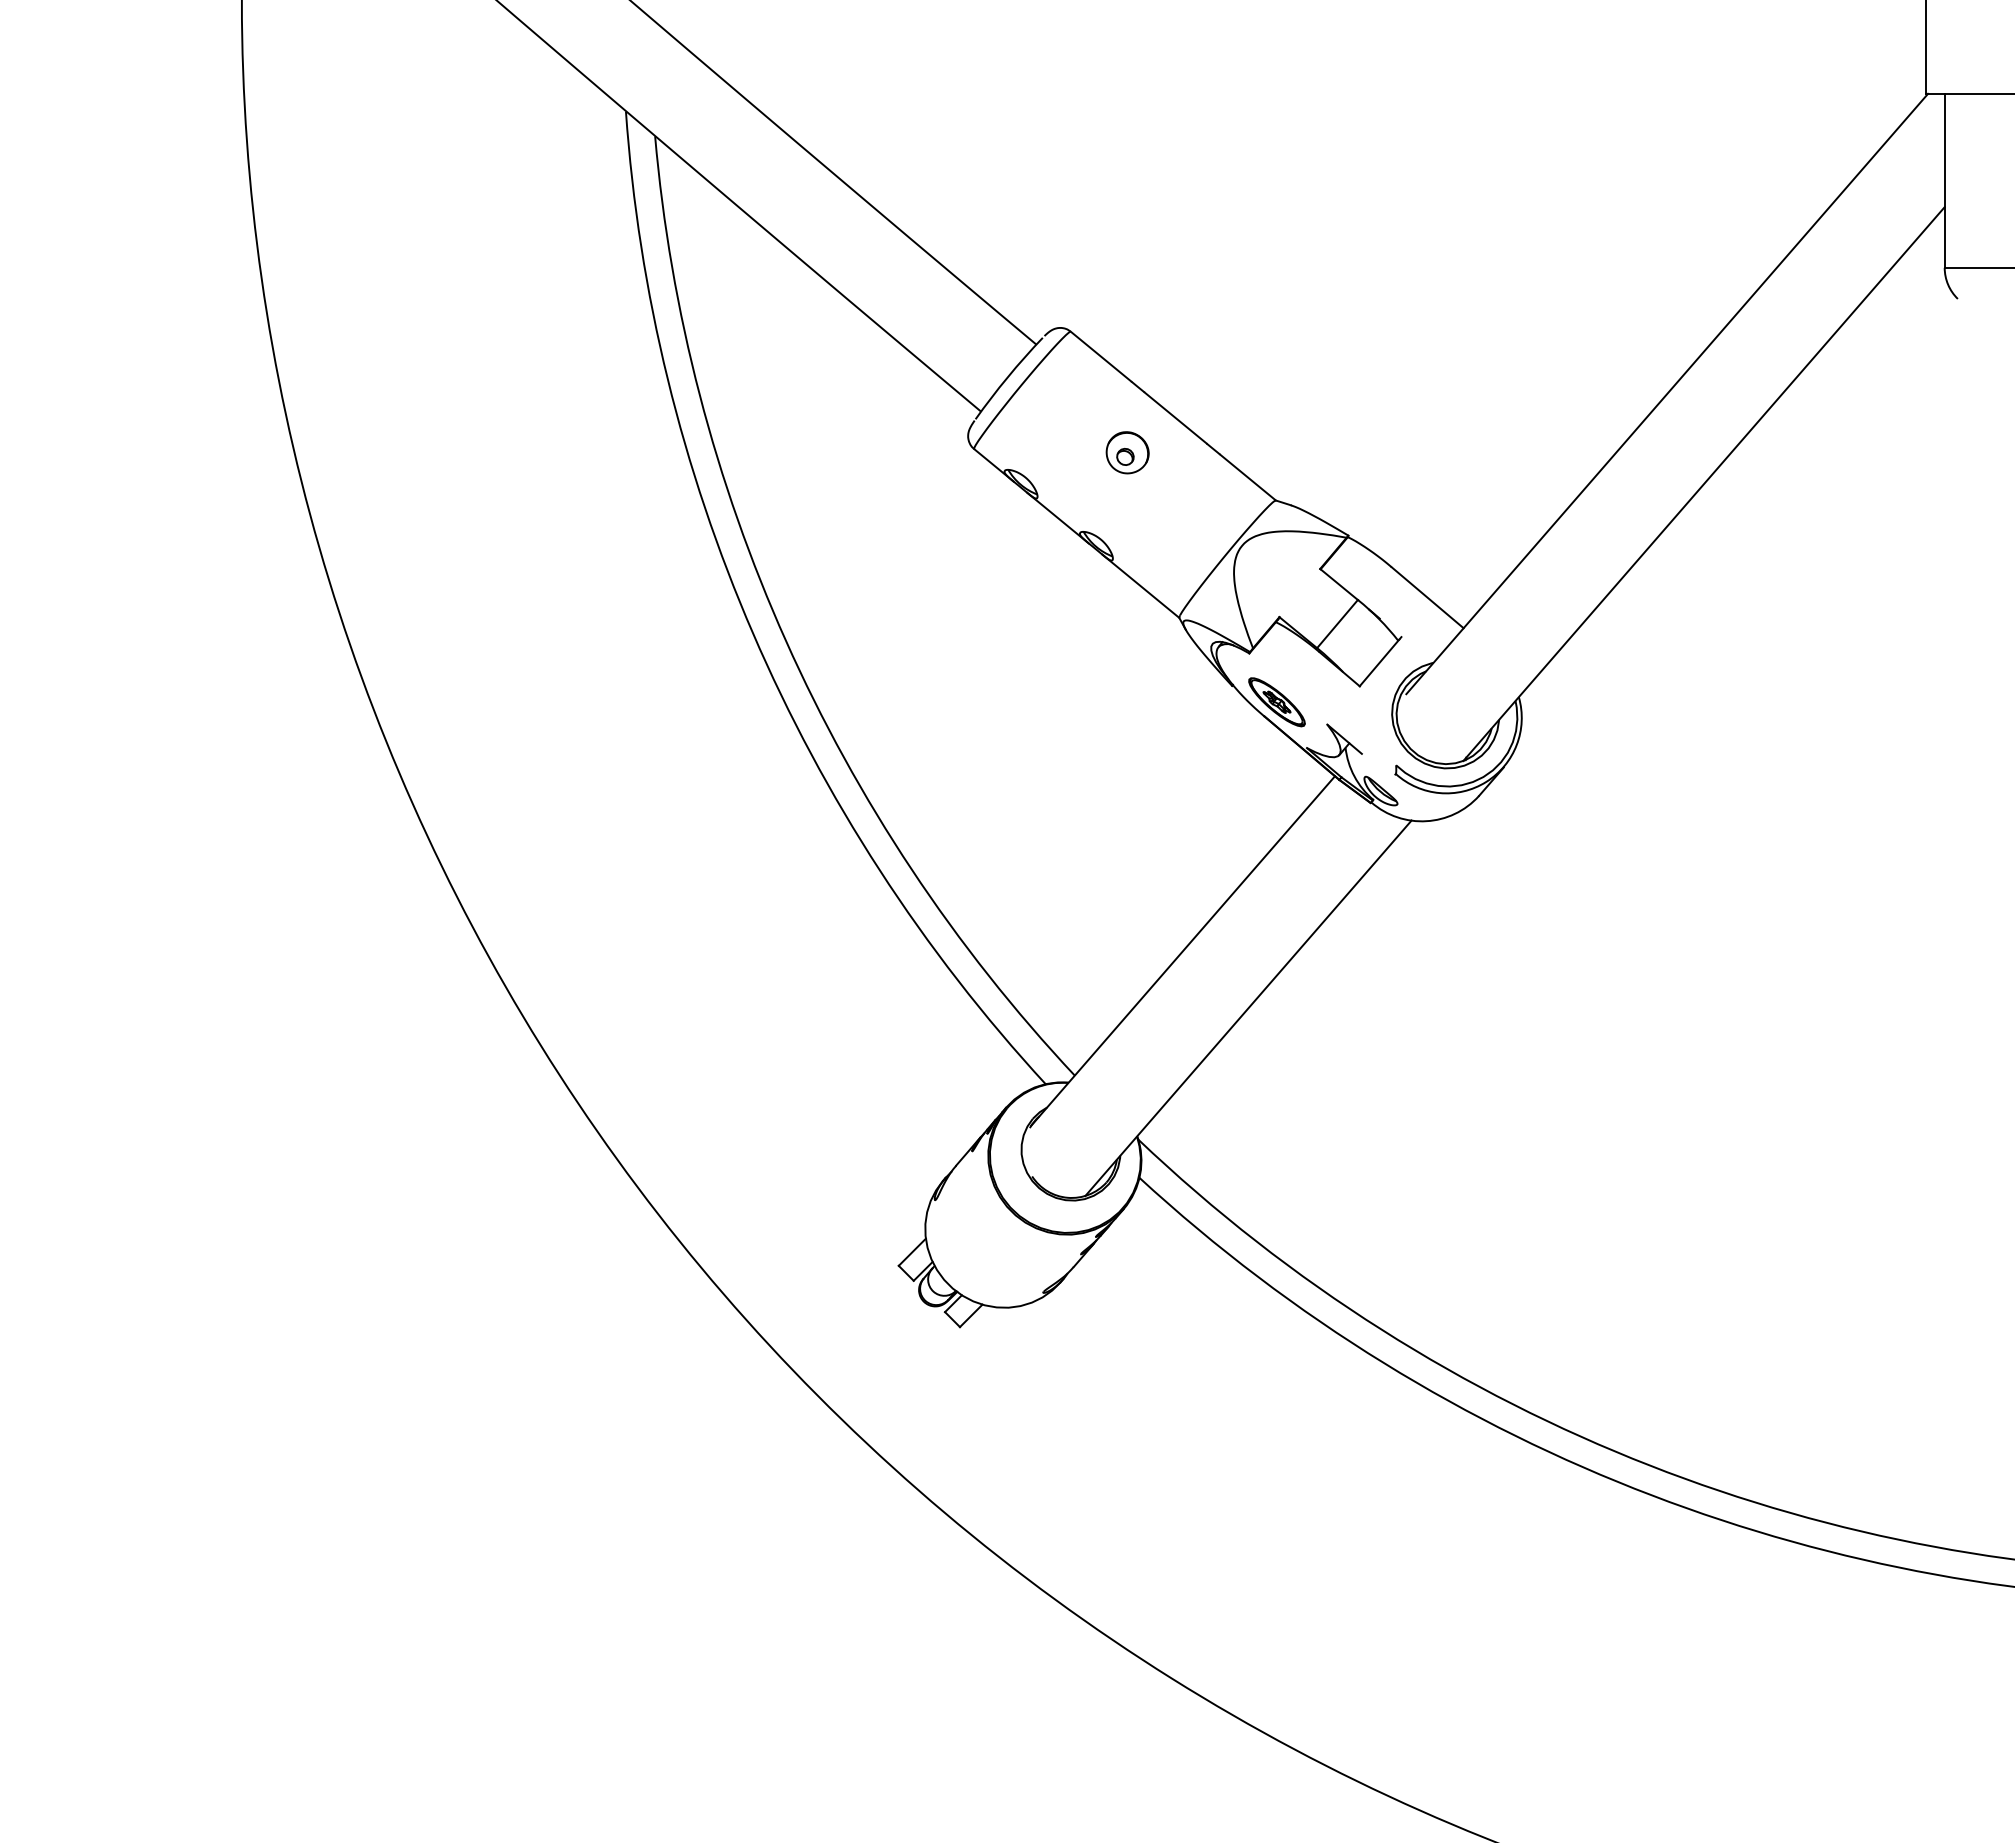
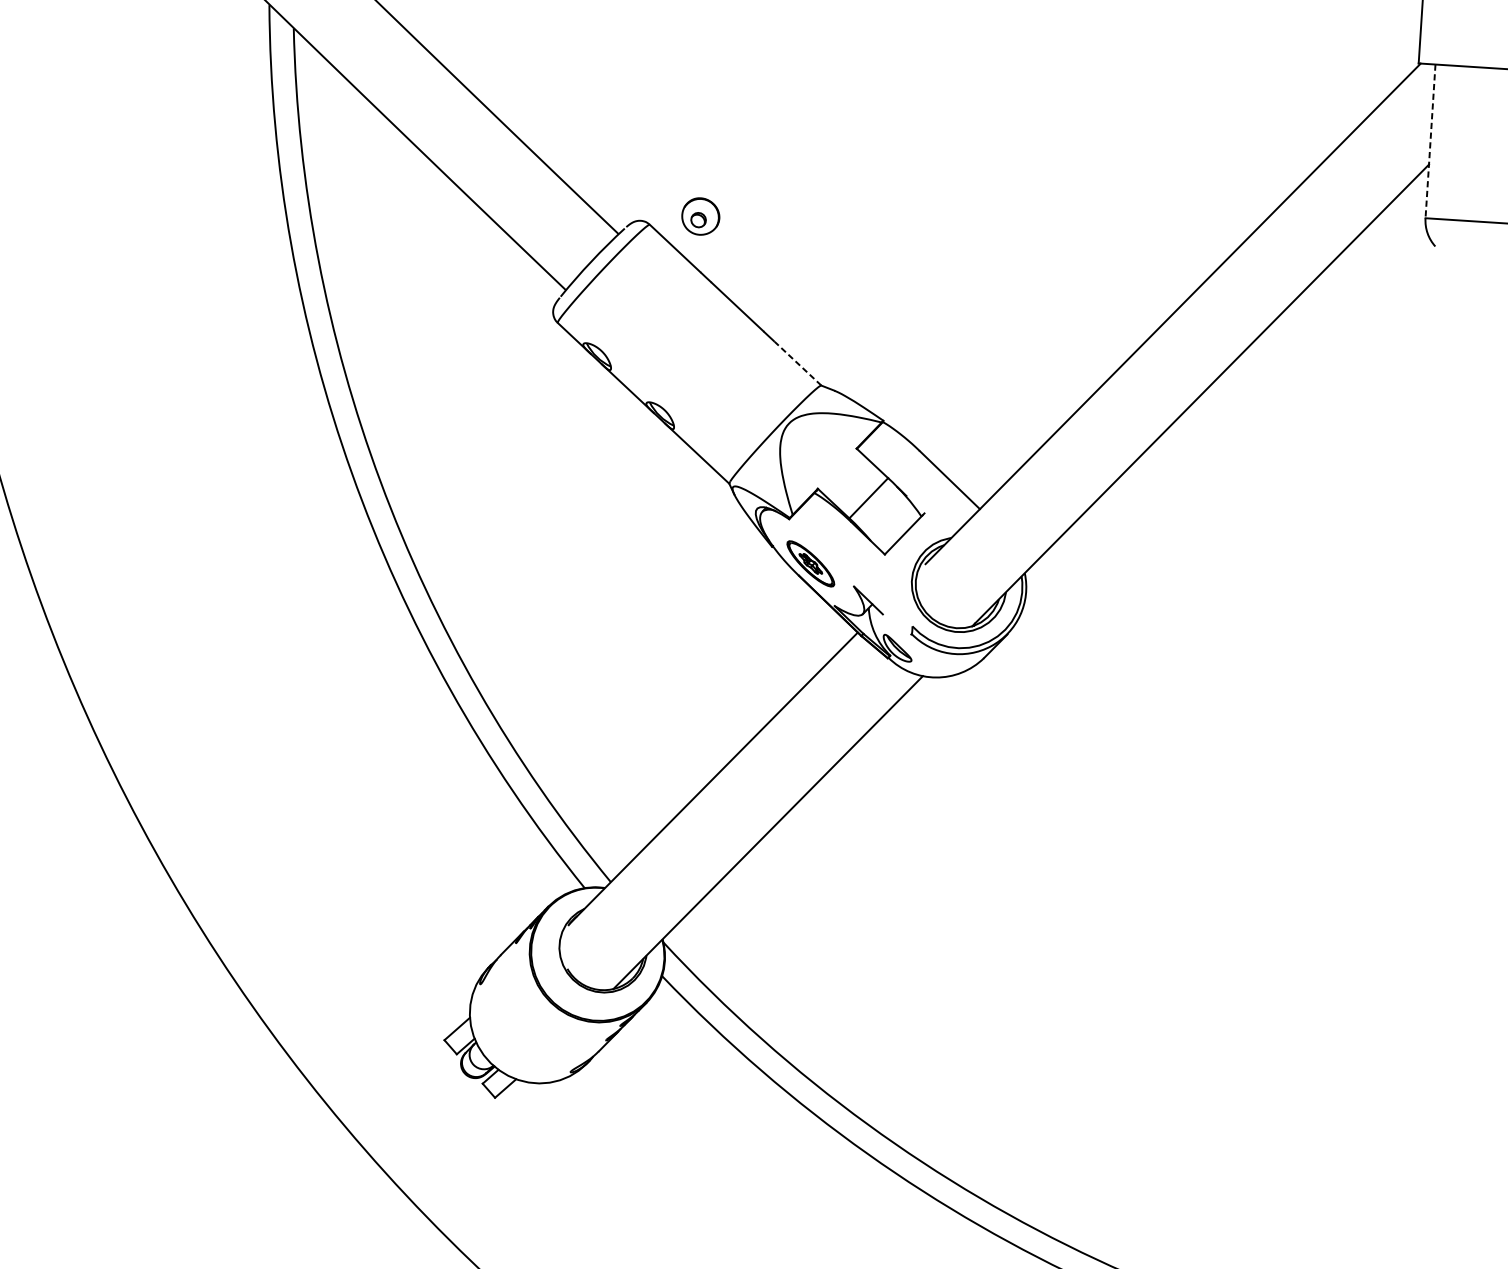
line: (1944, 180) -> (1430, 141), solid -> dashed
part: (1127, 452) -> (700, 216), moved
line: (1247, 477) -> (797, 363), solid -> dashed

